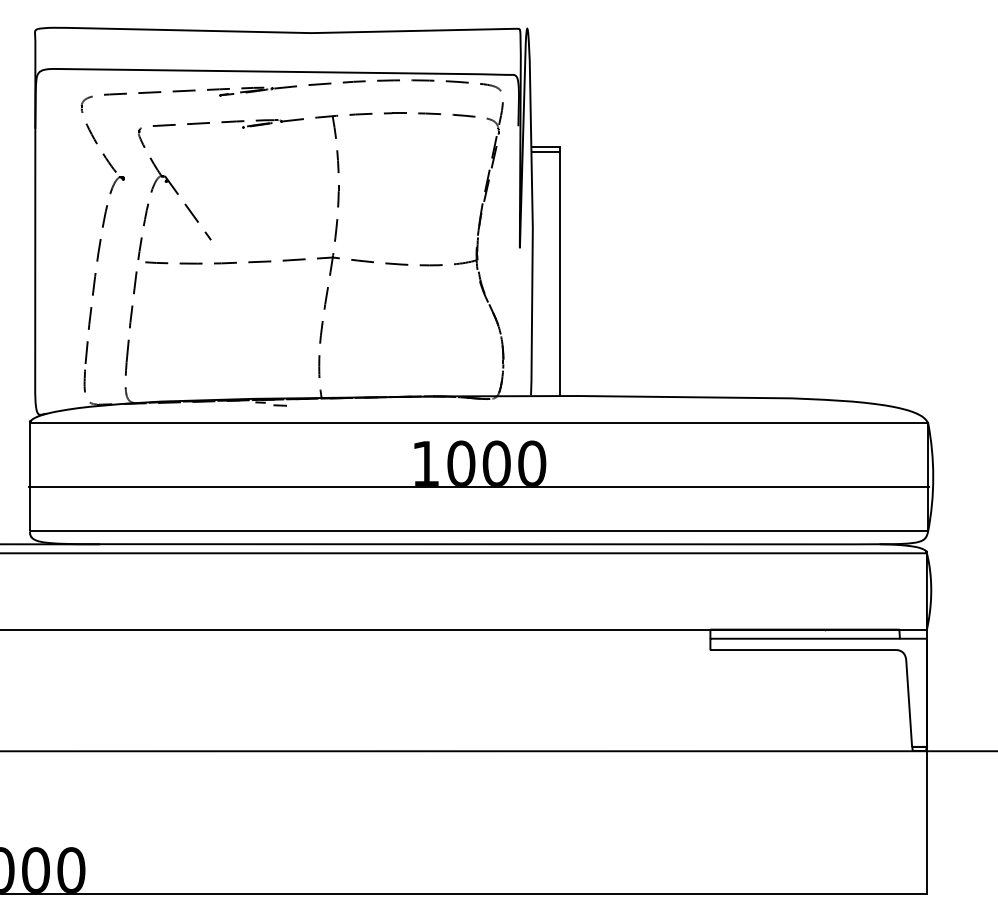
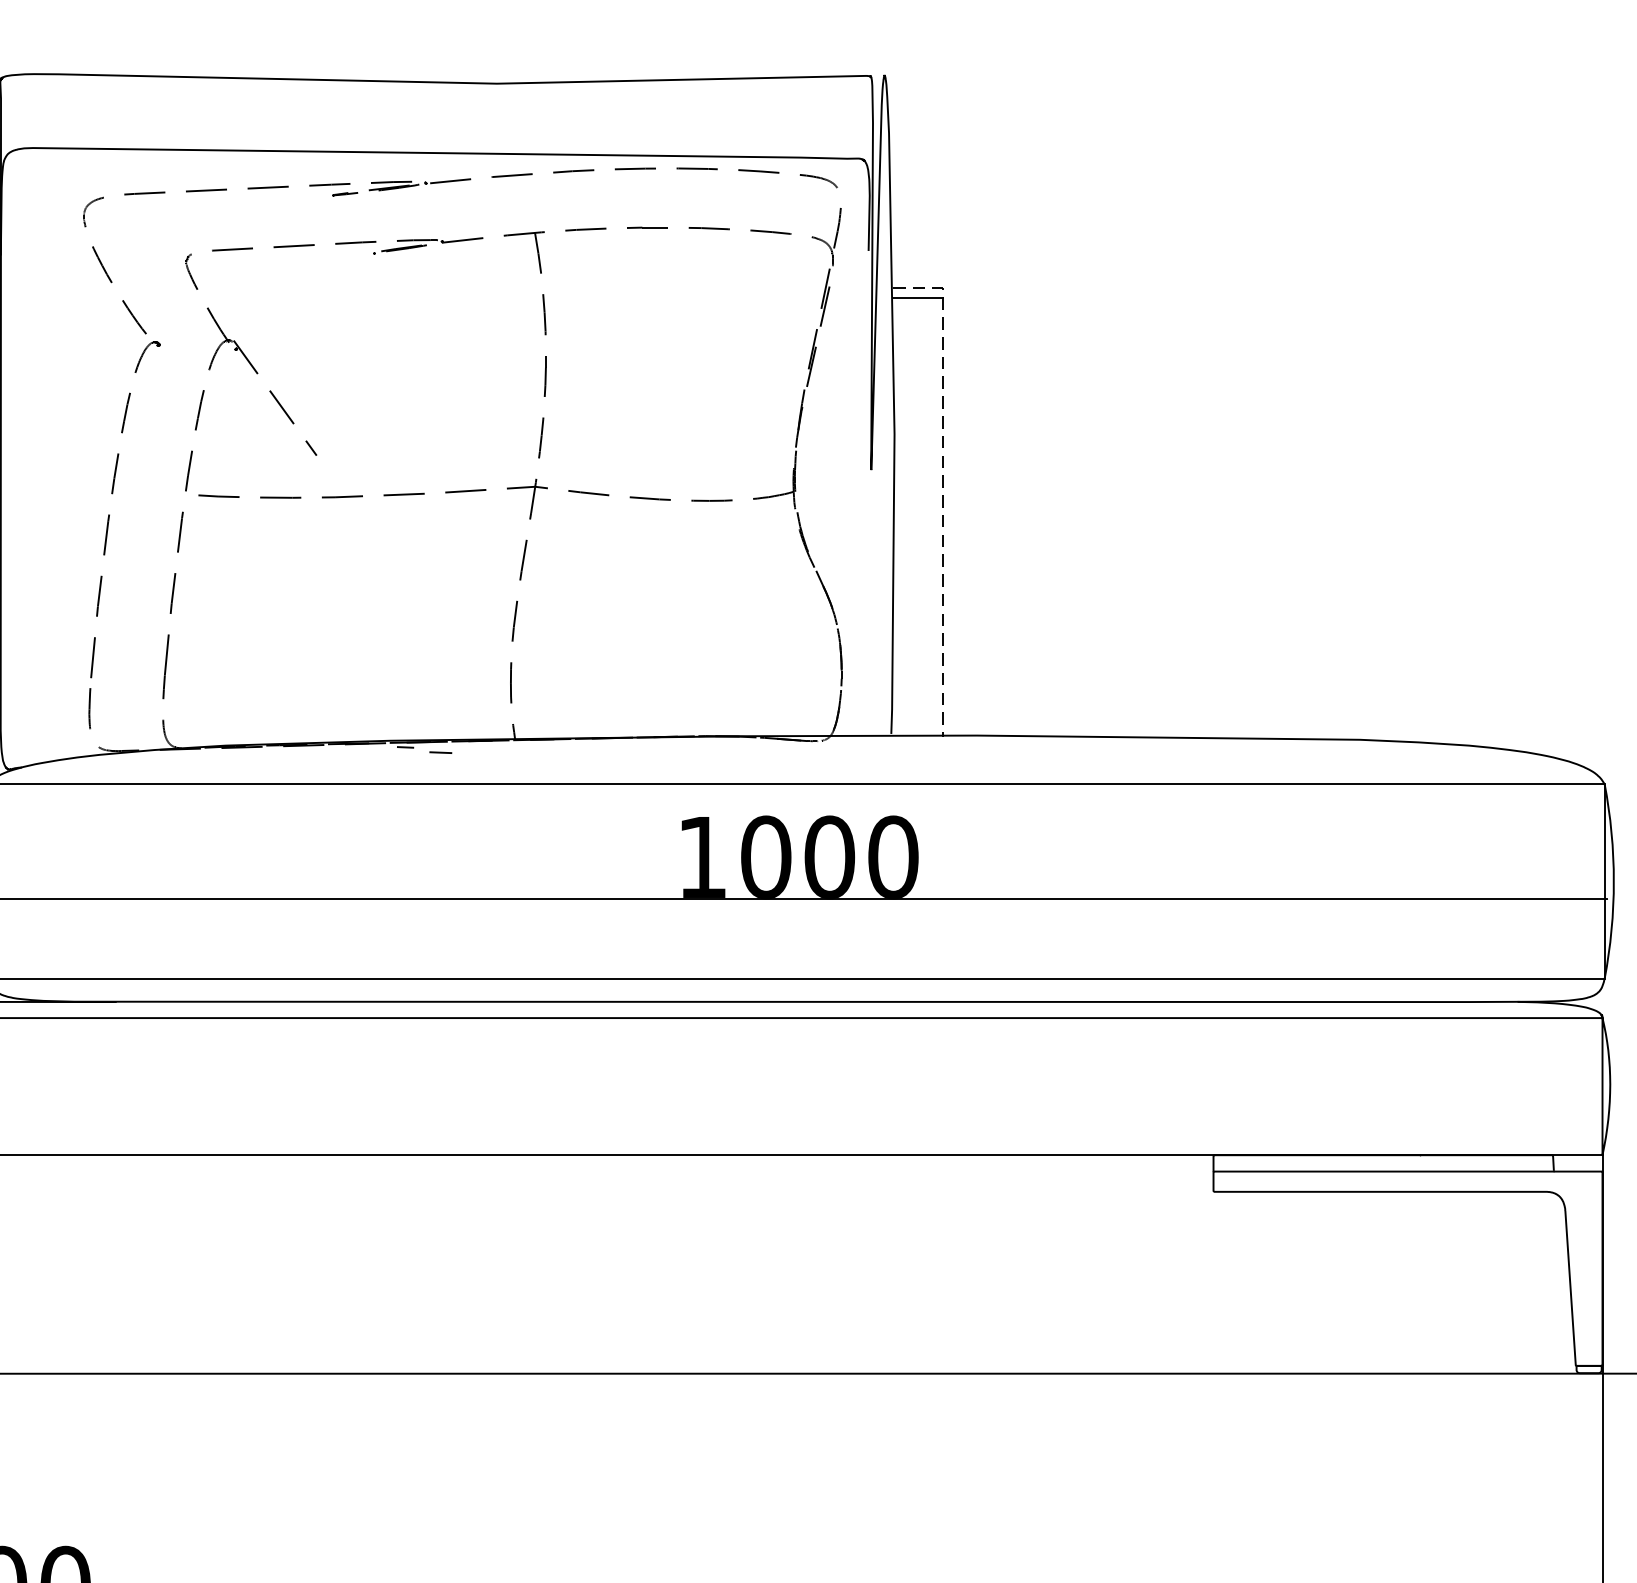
line: (559, 257) -> (942, 486), solid -> dashed

